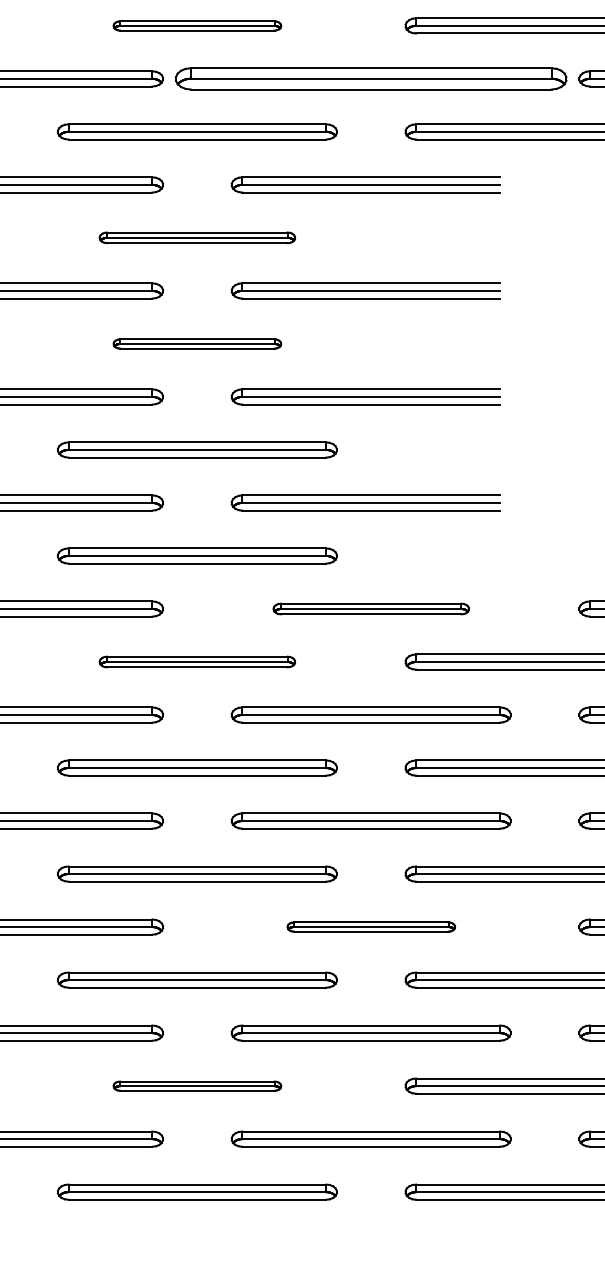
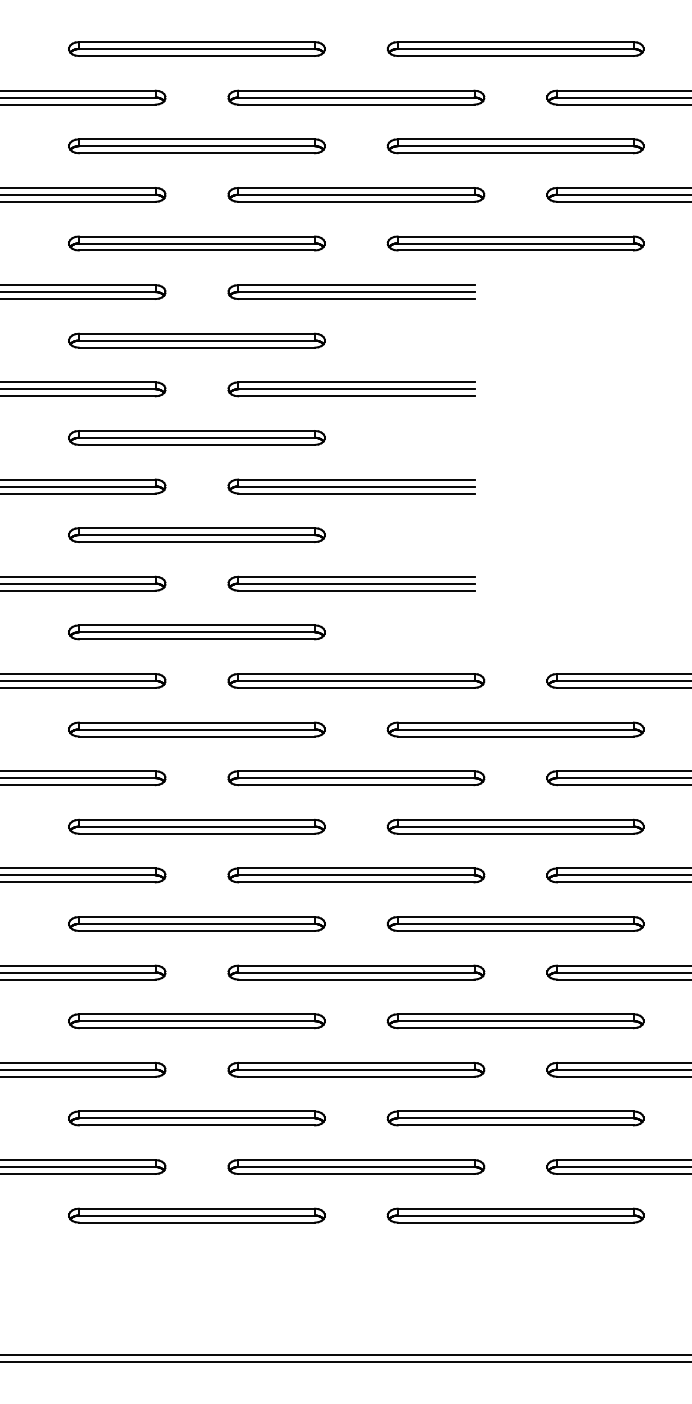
part: (196, 26) -> (196, 146), size x1.67
part: (371, 78) -> (356, 194), size x0.71
part: (196, 237) -> (196, 340), size x1.43
part: (196, 343) -> (196, 437), size x1.67
part: (371, 608) -> (356, 680), size x1.43
part: (196, 661) -> (196, 729), size x1.43
part: (371, 926) -> (356, 972), size x1.67
part: (196, 1086) -> (196, 1118), size x1.67

